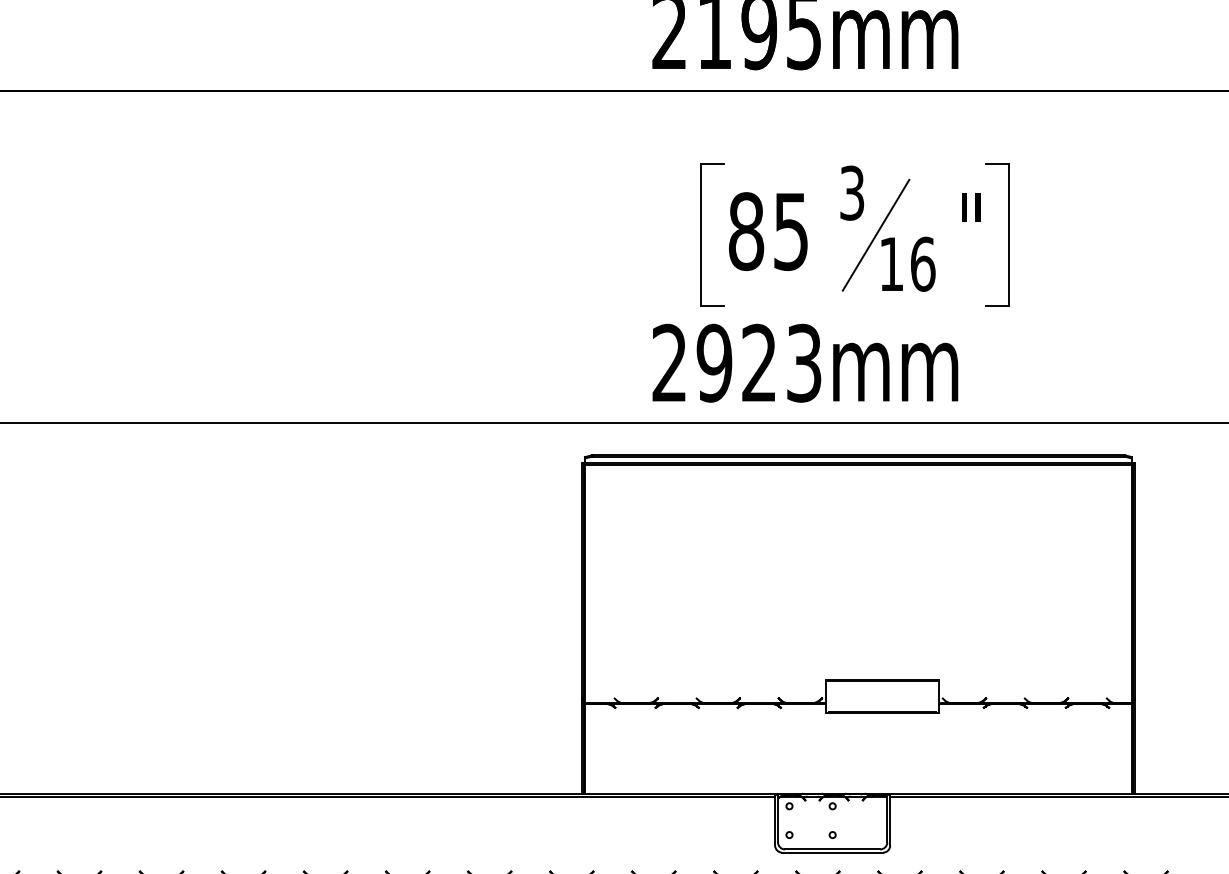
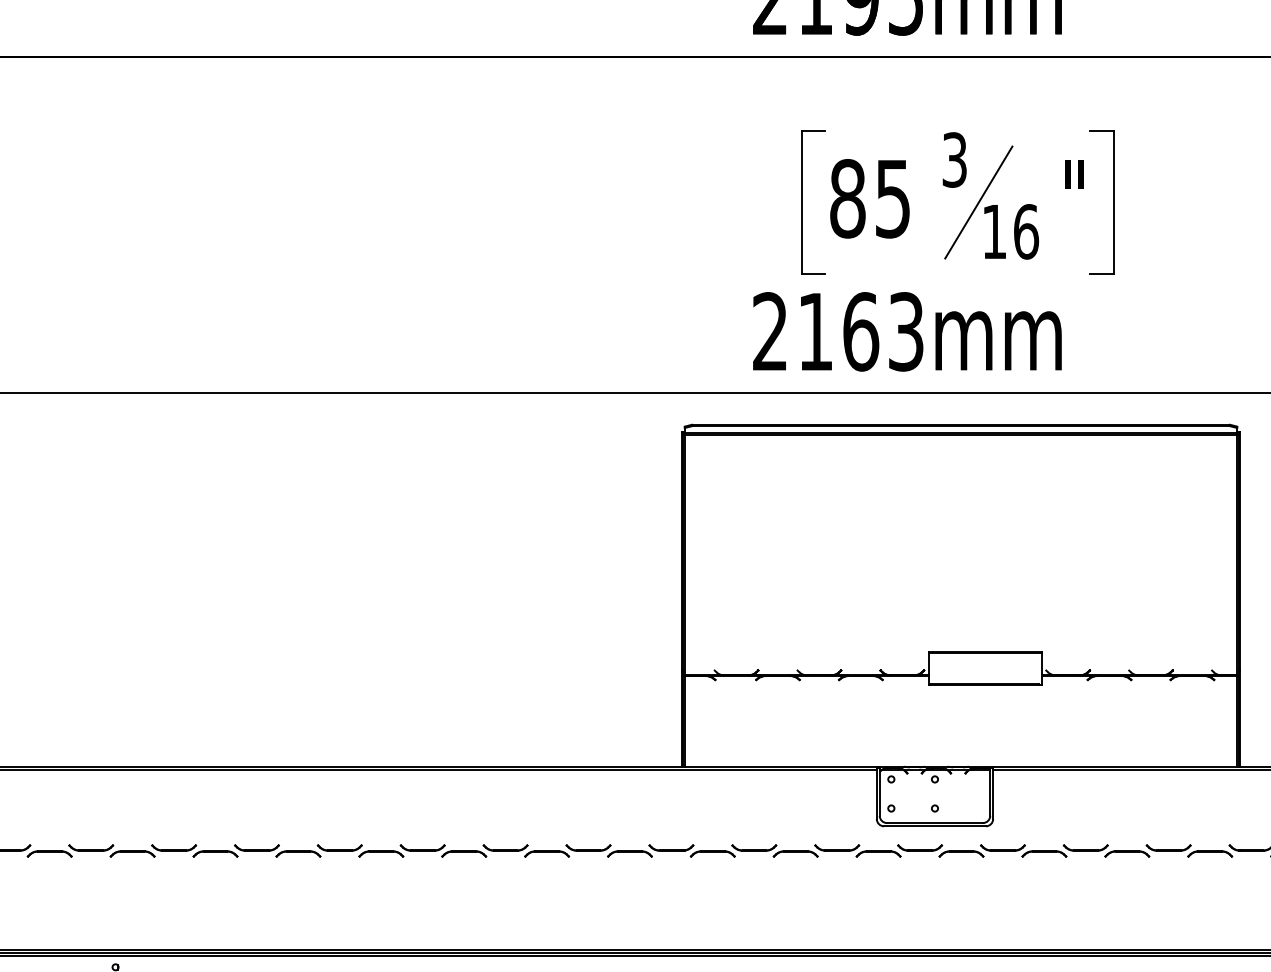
text: (737, 362) -> (838, 331), 2923mm -> 2163mm

